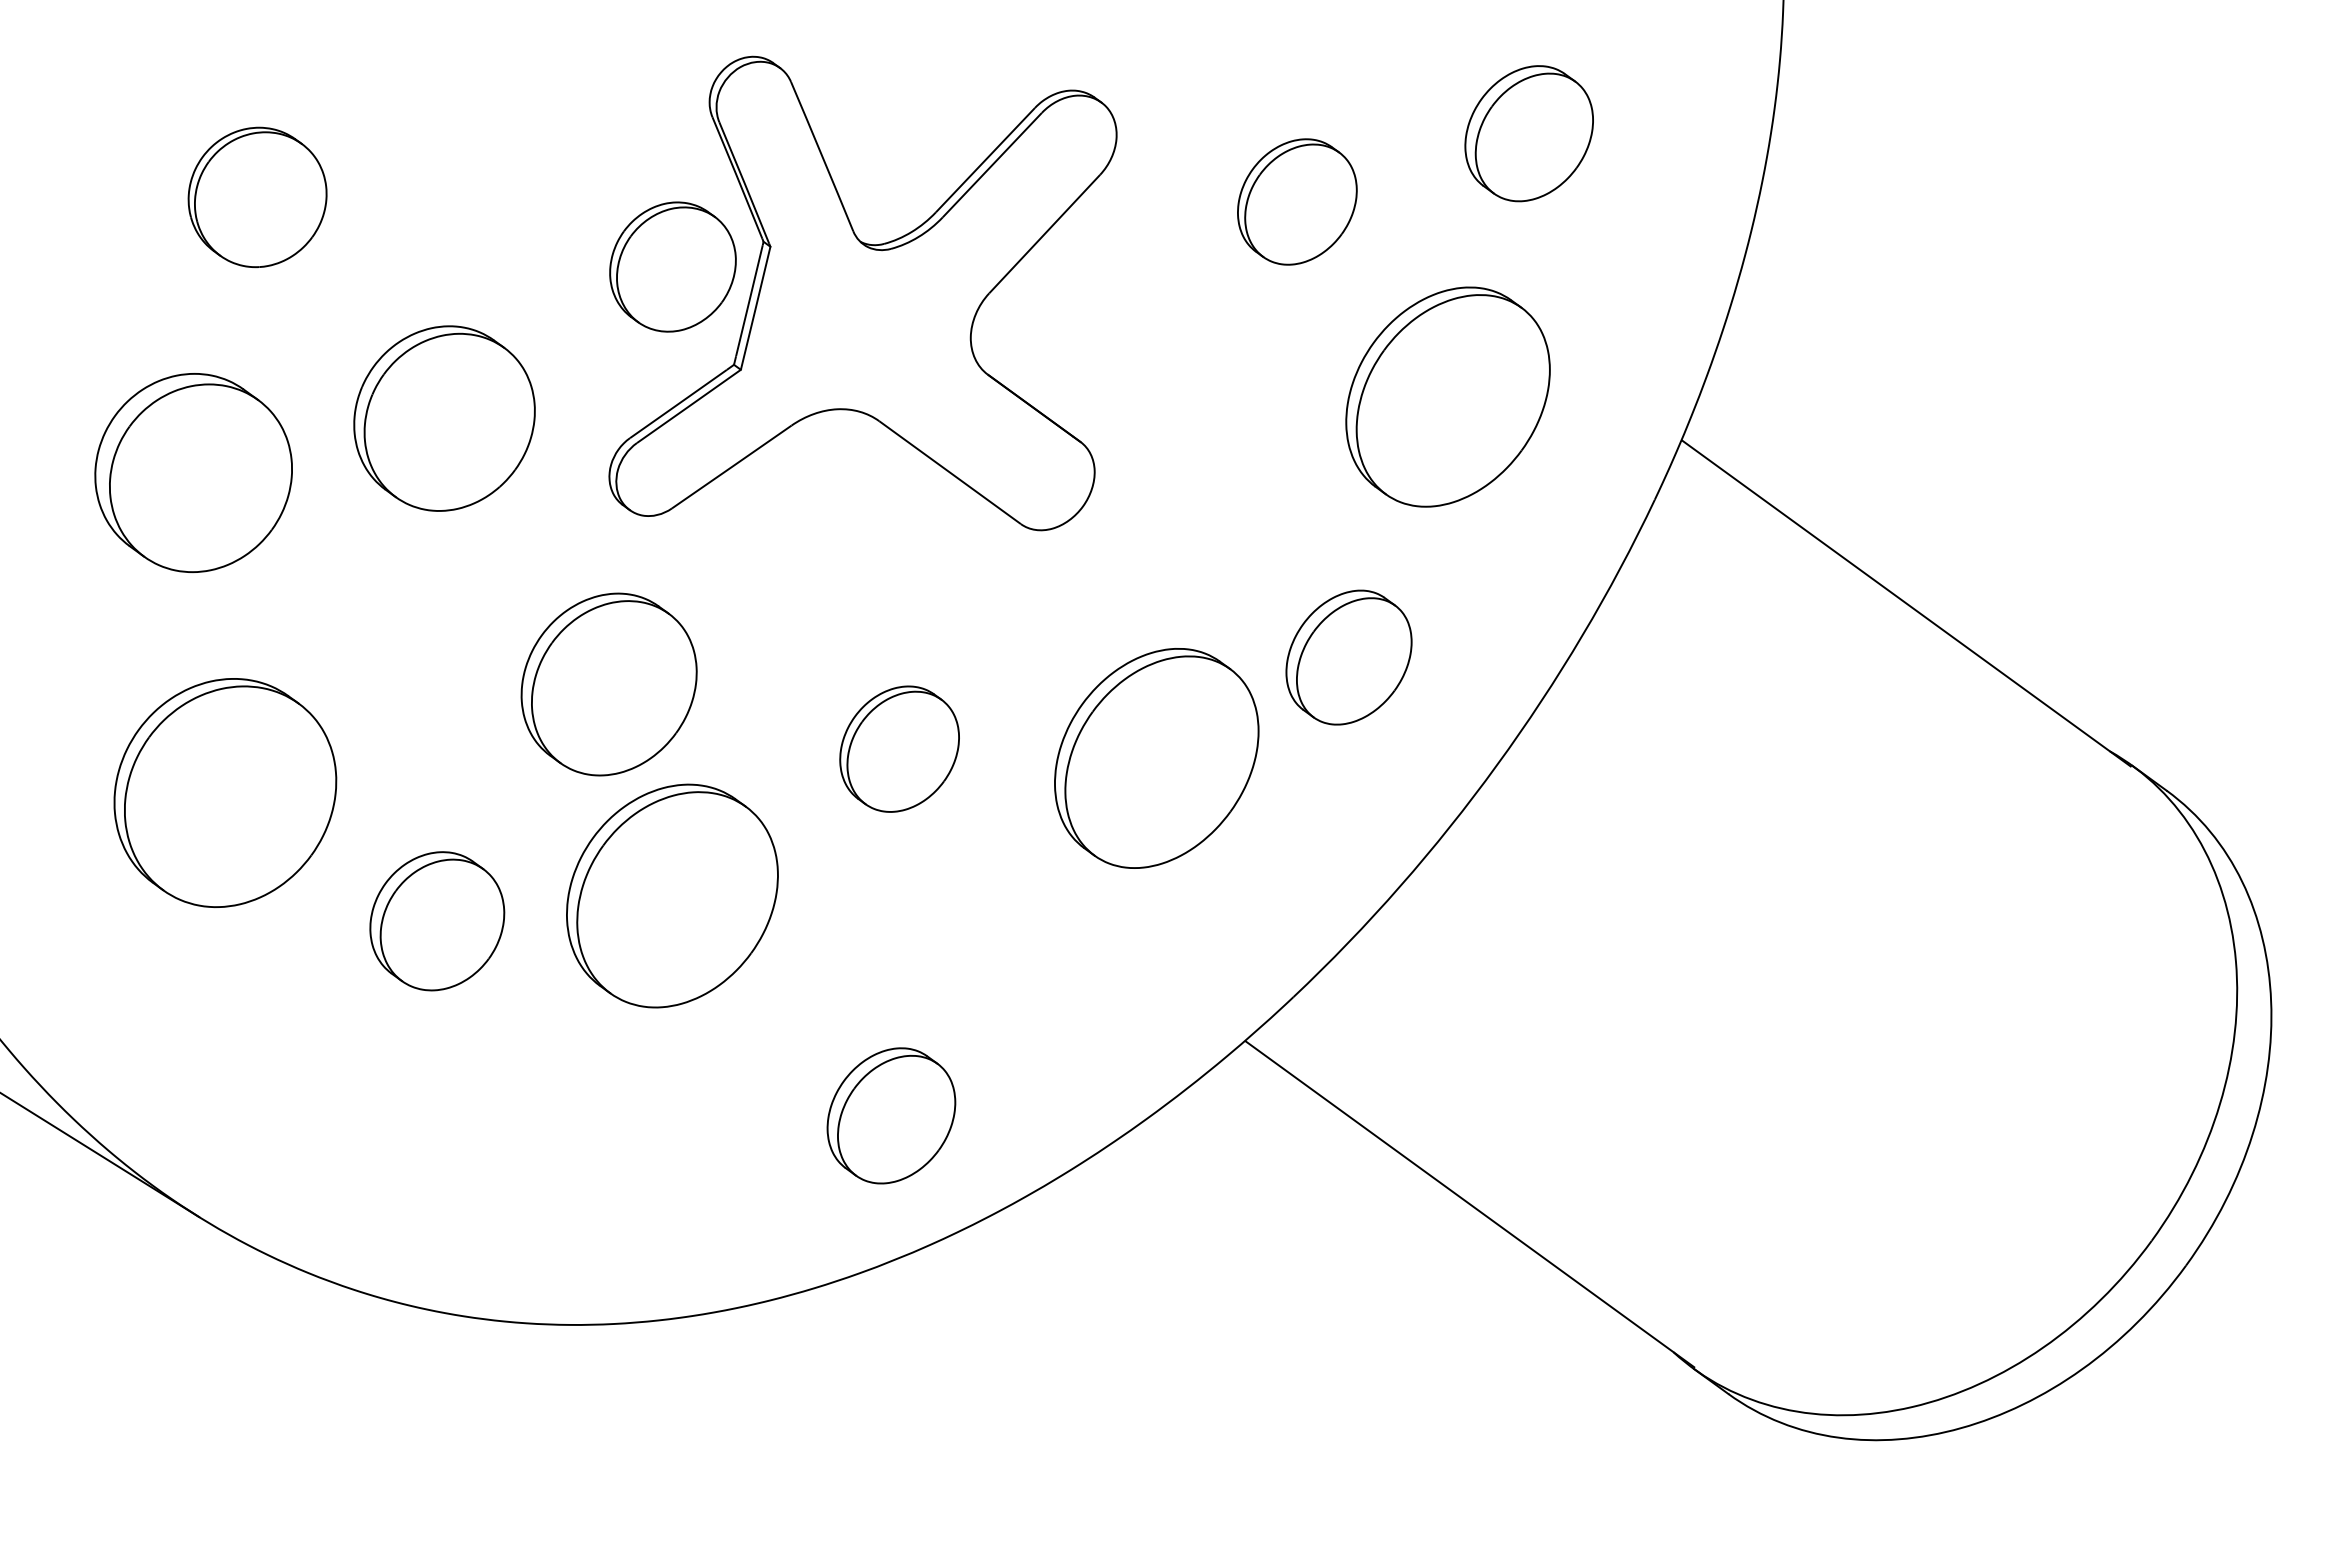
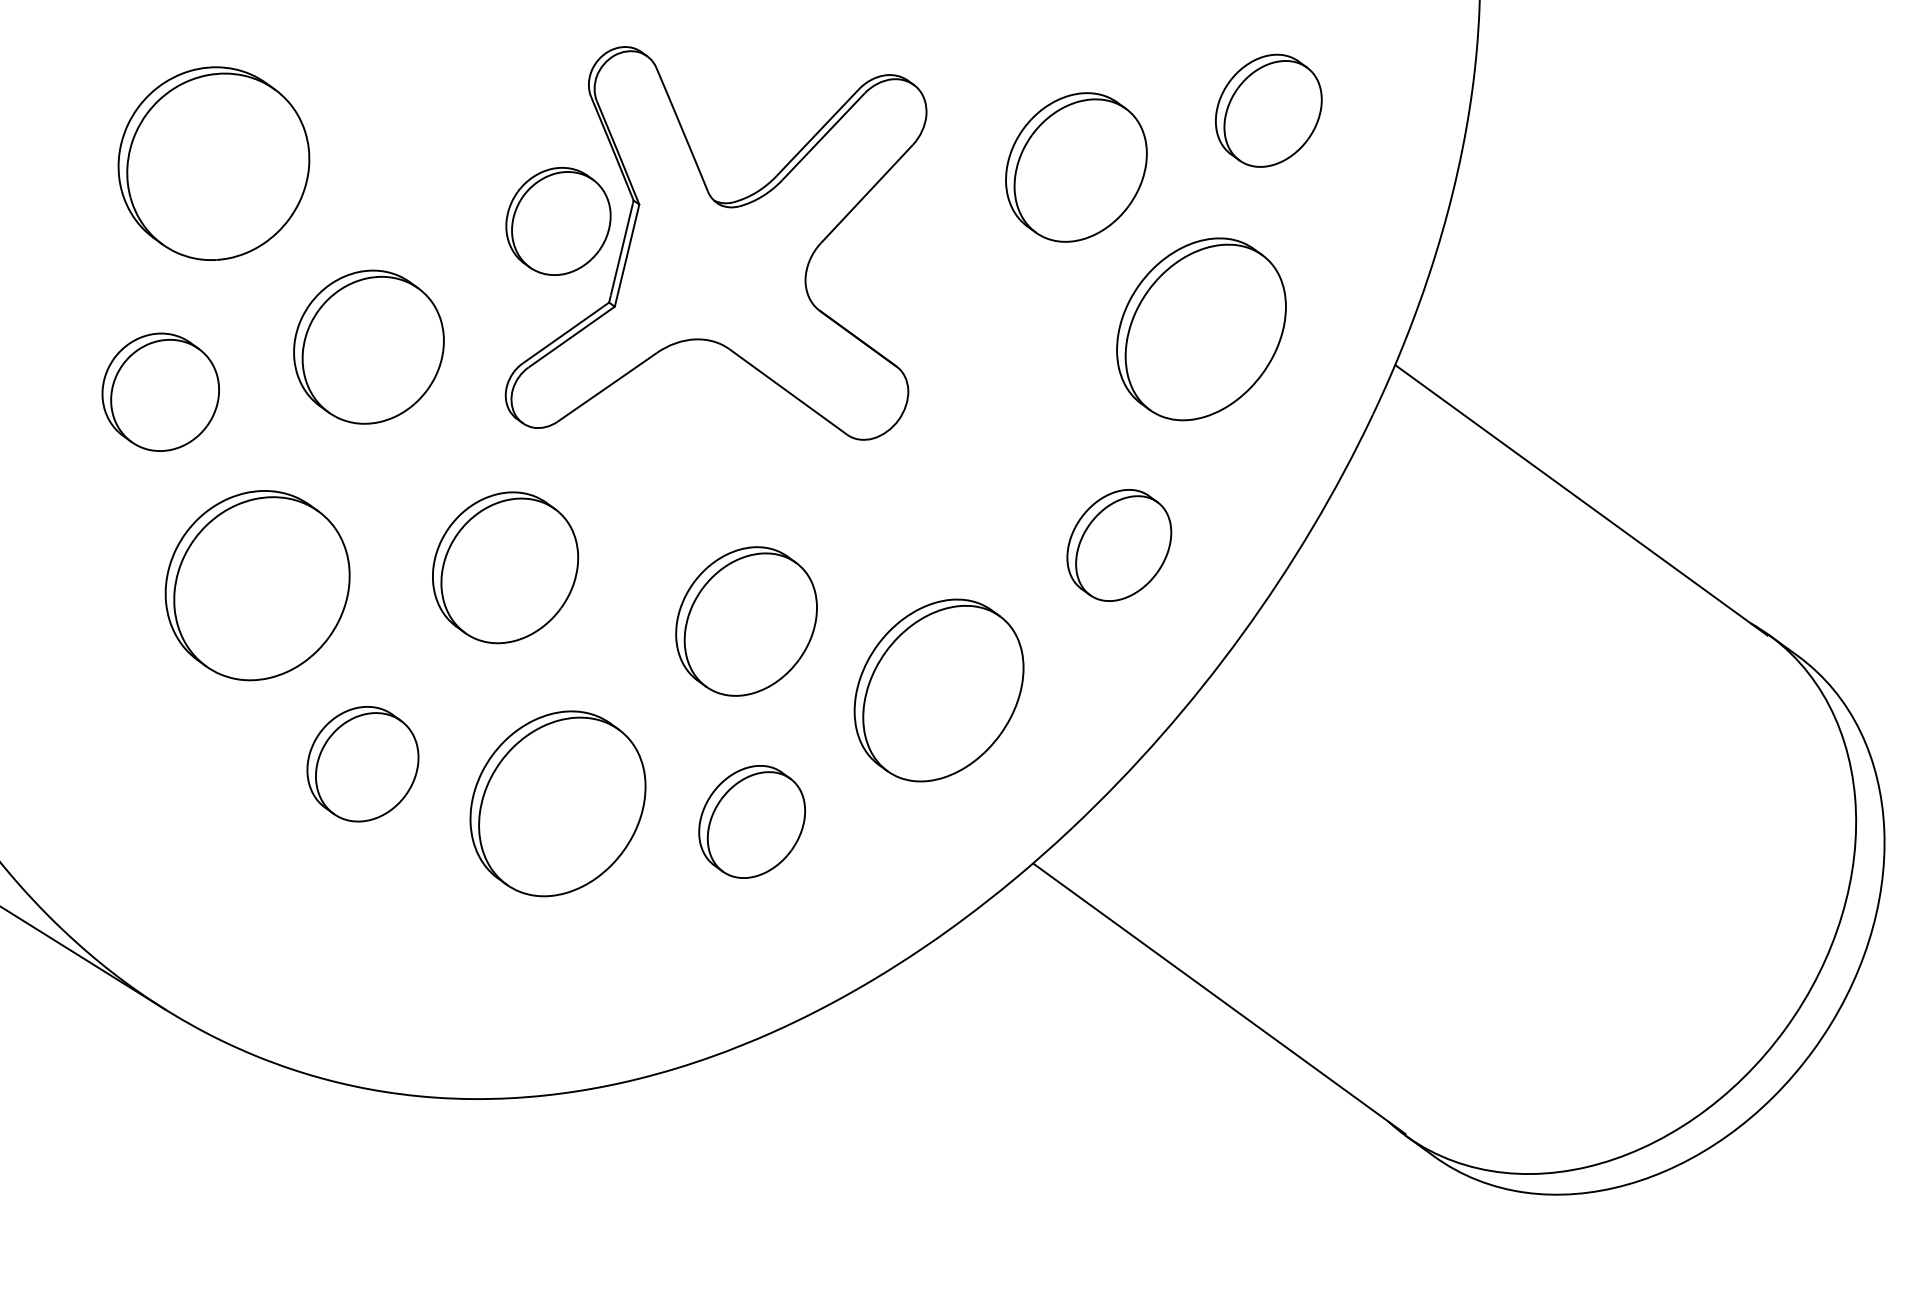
part: (257, 197) -> (213, 163), size x1.67
part: (1297, 201) -> (1076, 167), size x1.43
part: (193, 472) -> (160, 391), size x0.71
part: (899, 748) -> (746, 620), size x1.43
part: (1156, 758) -> (938, 690), moved
part: (225, 792) -> (257, 585), moved
part: (672, 895) -> (558, 803), moved
part: (891, 1115) -> (752, 821), moved

